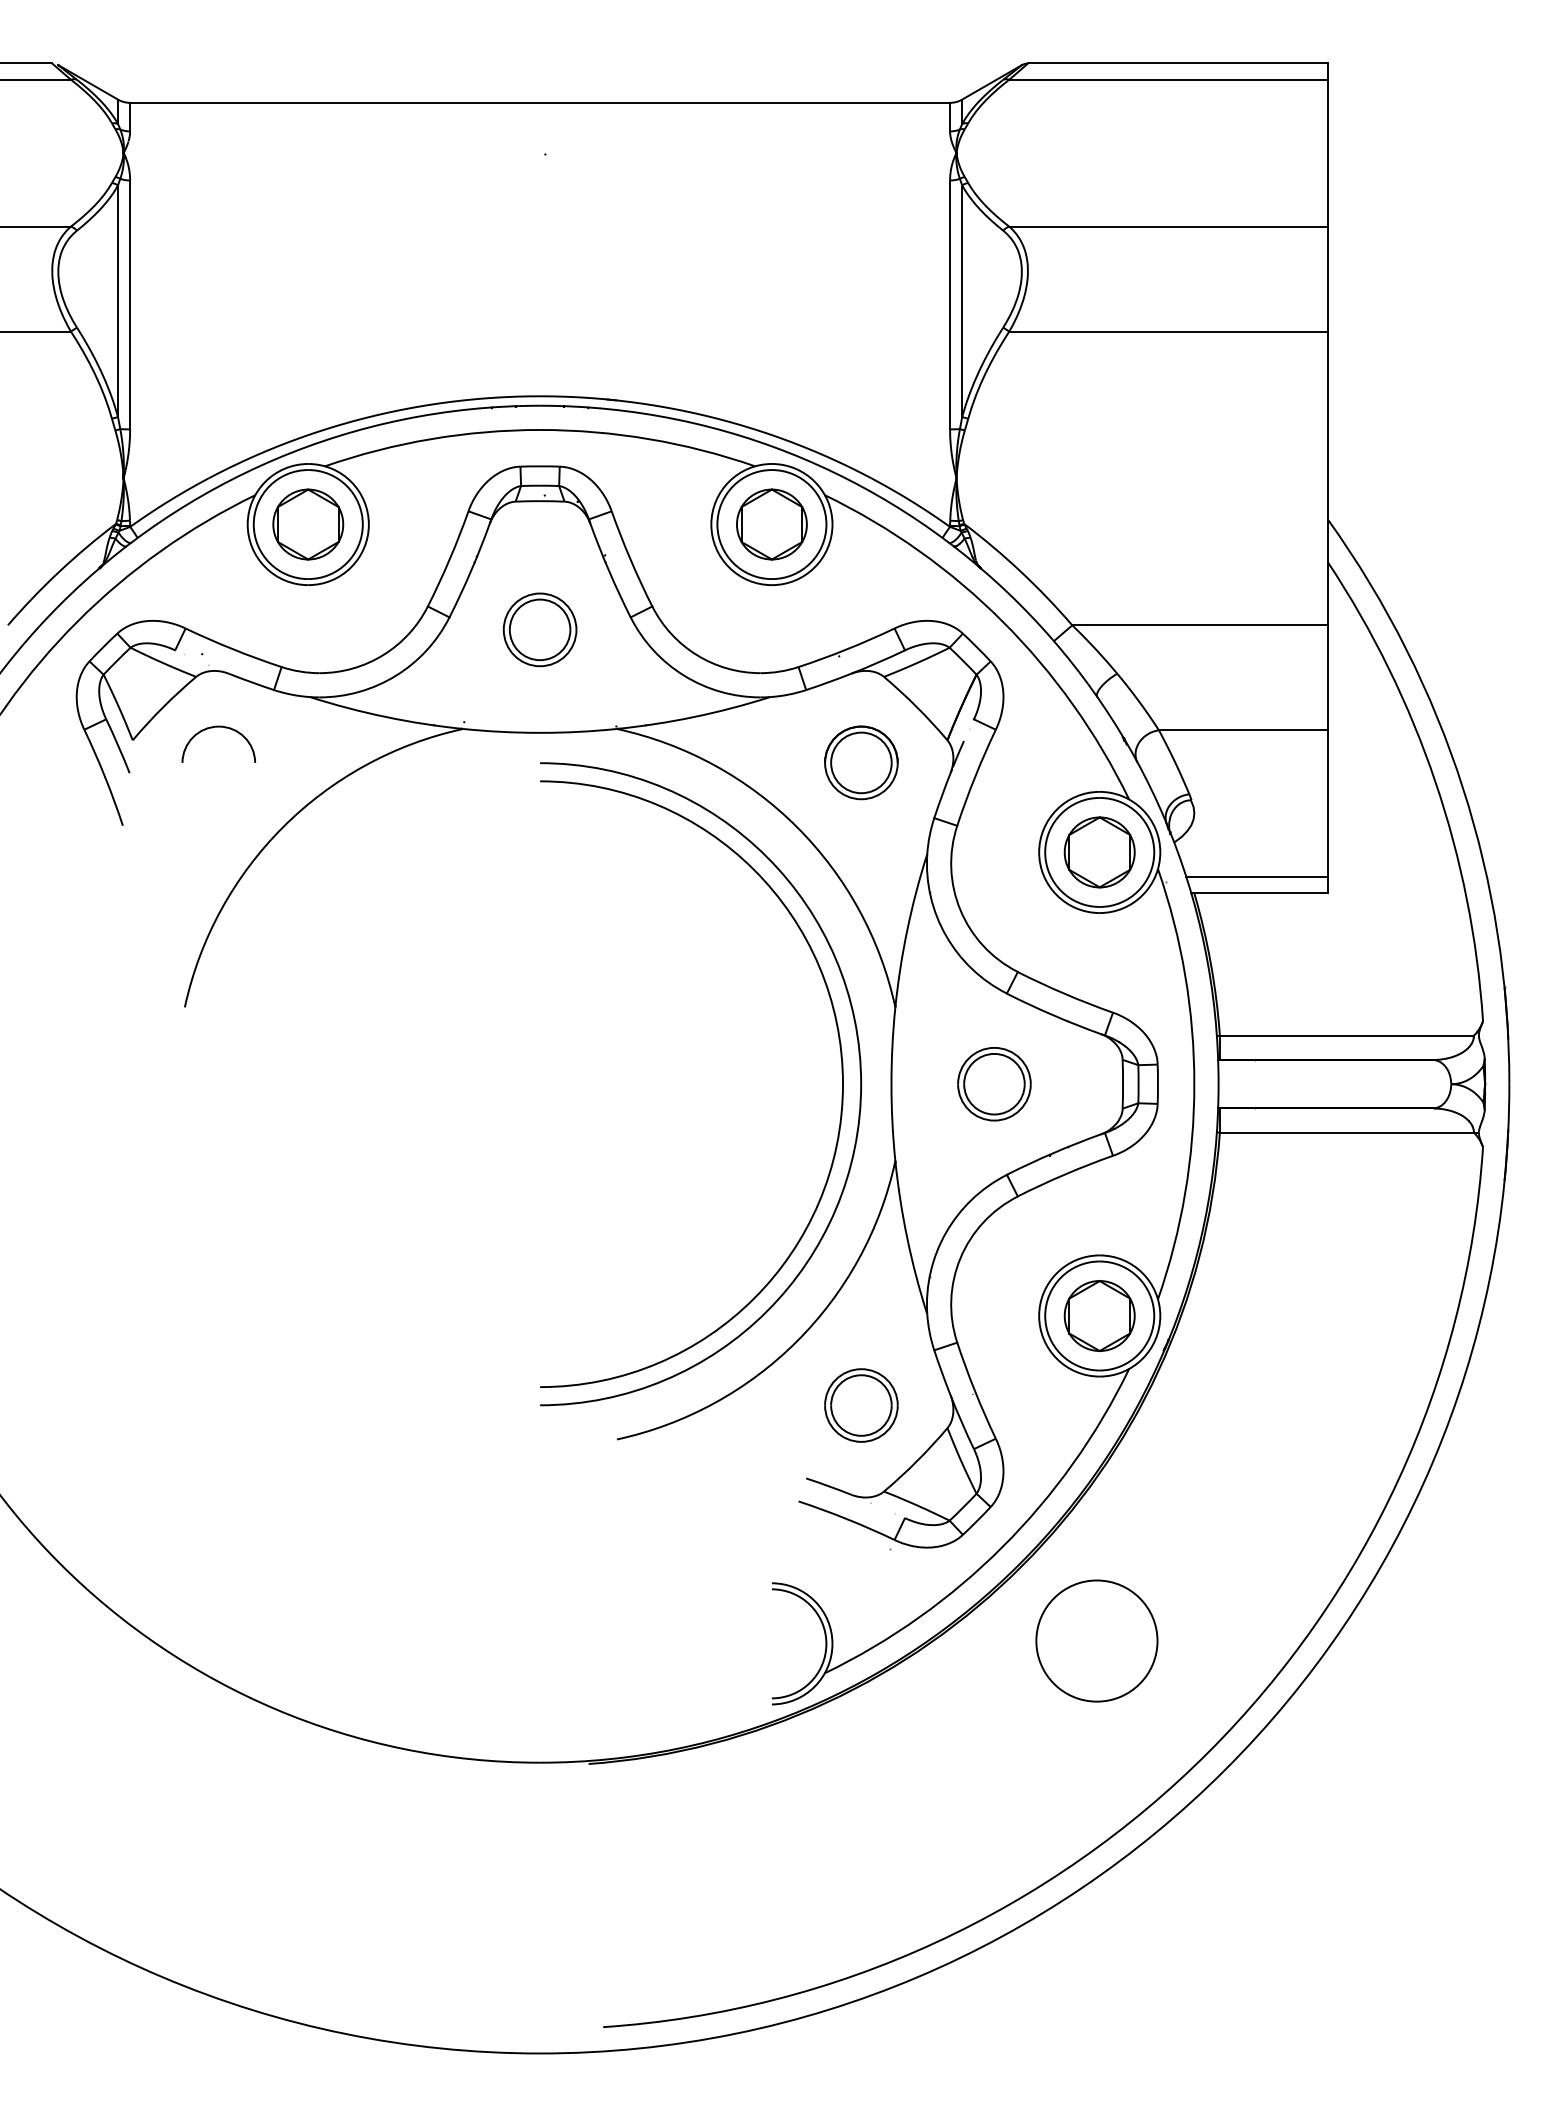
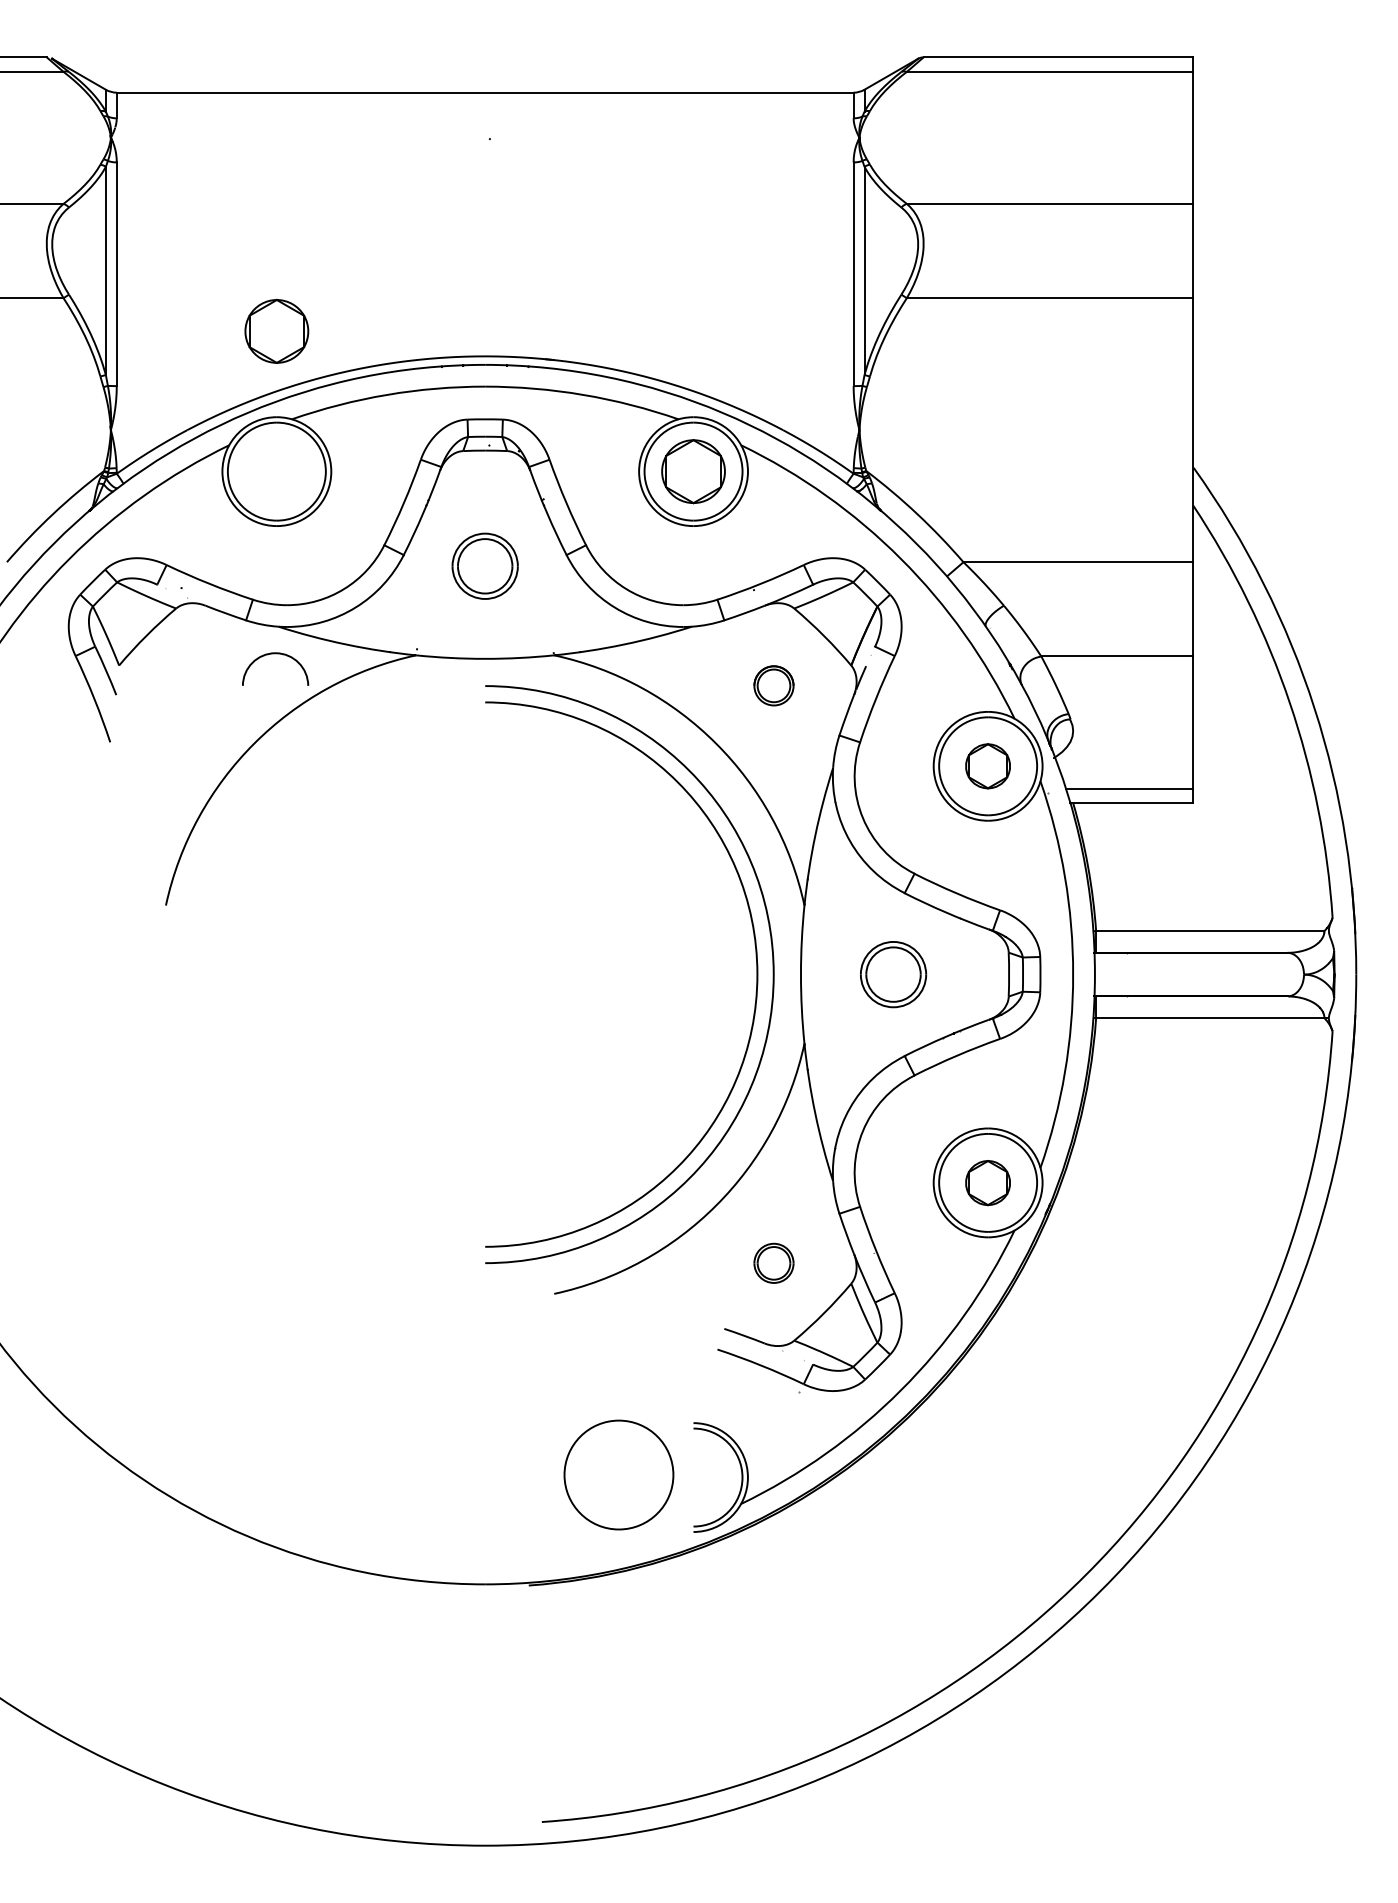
part: (308, 524) -> (277, 331), moved
arc: (218, 727) -> (275, 654), moved
part: (861, 762) -> (774, 685), size x0.6
part: (1099, 852) -> (987, 766), size x0.7
part: (1099, 1316) -> (987, 1183), size x0.7
part: (861, 1405) -> (774, 1263), size x0.6
part: (1096, 1640) -> (618, 1474), moved

